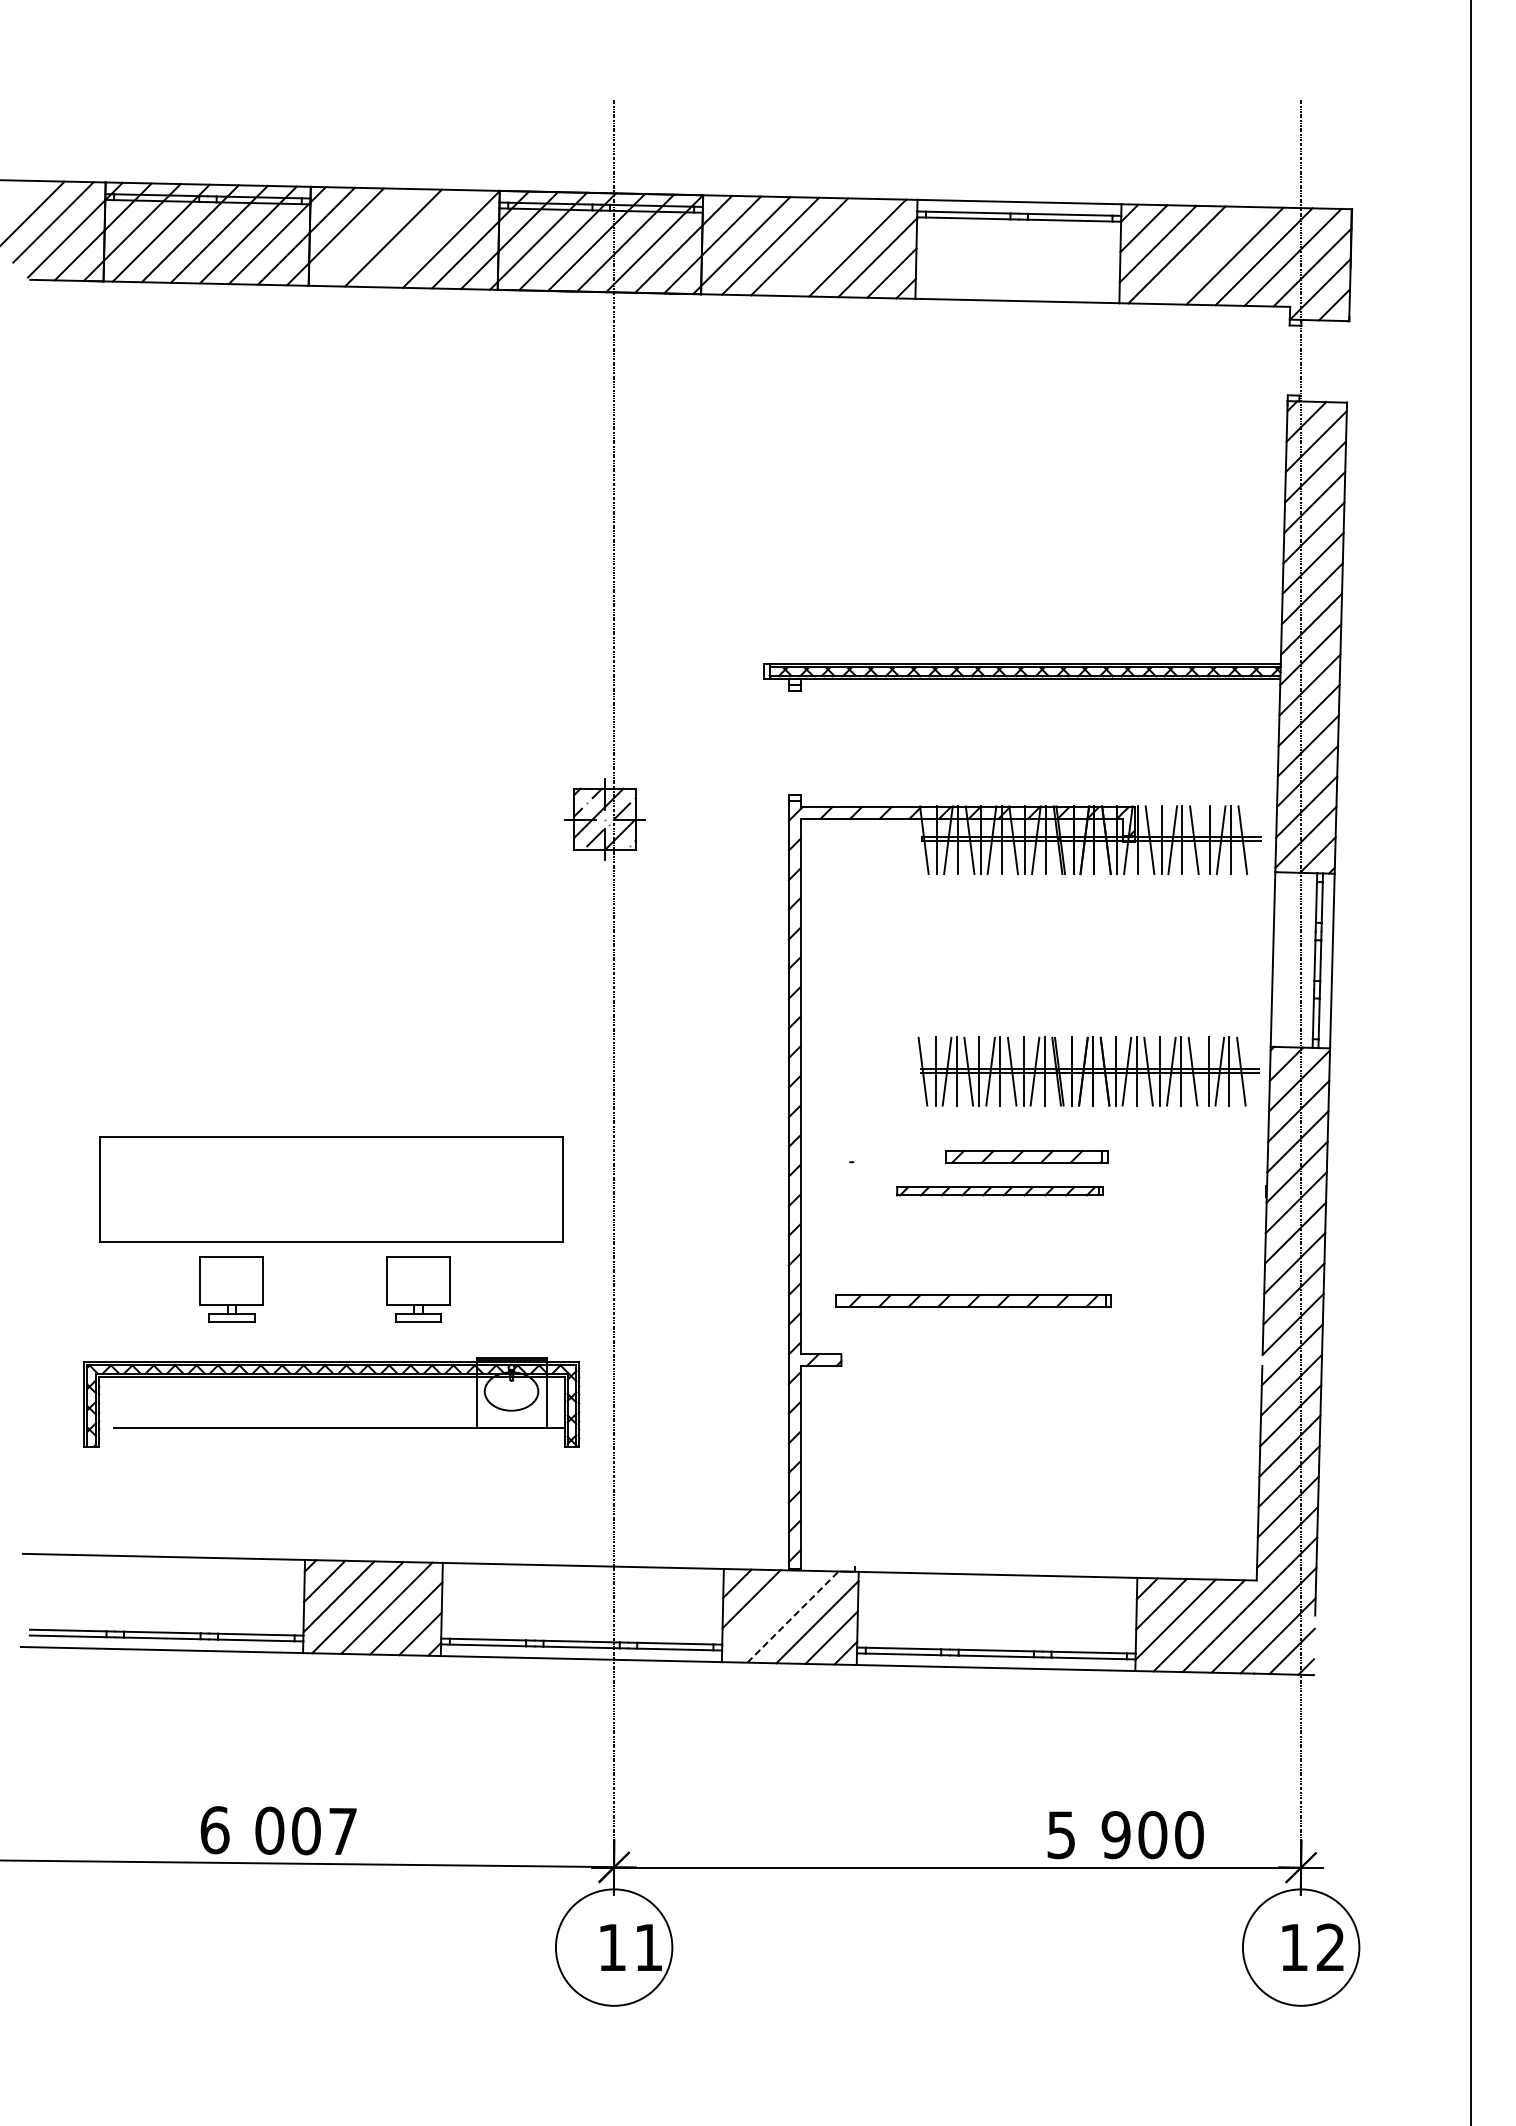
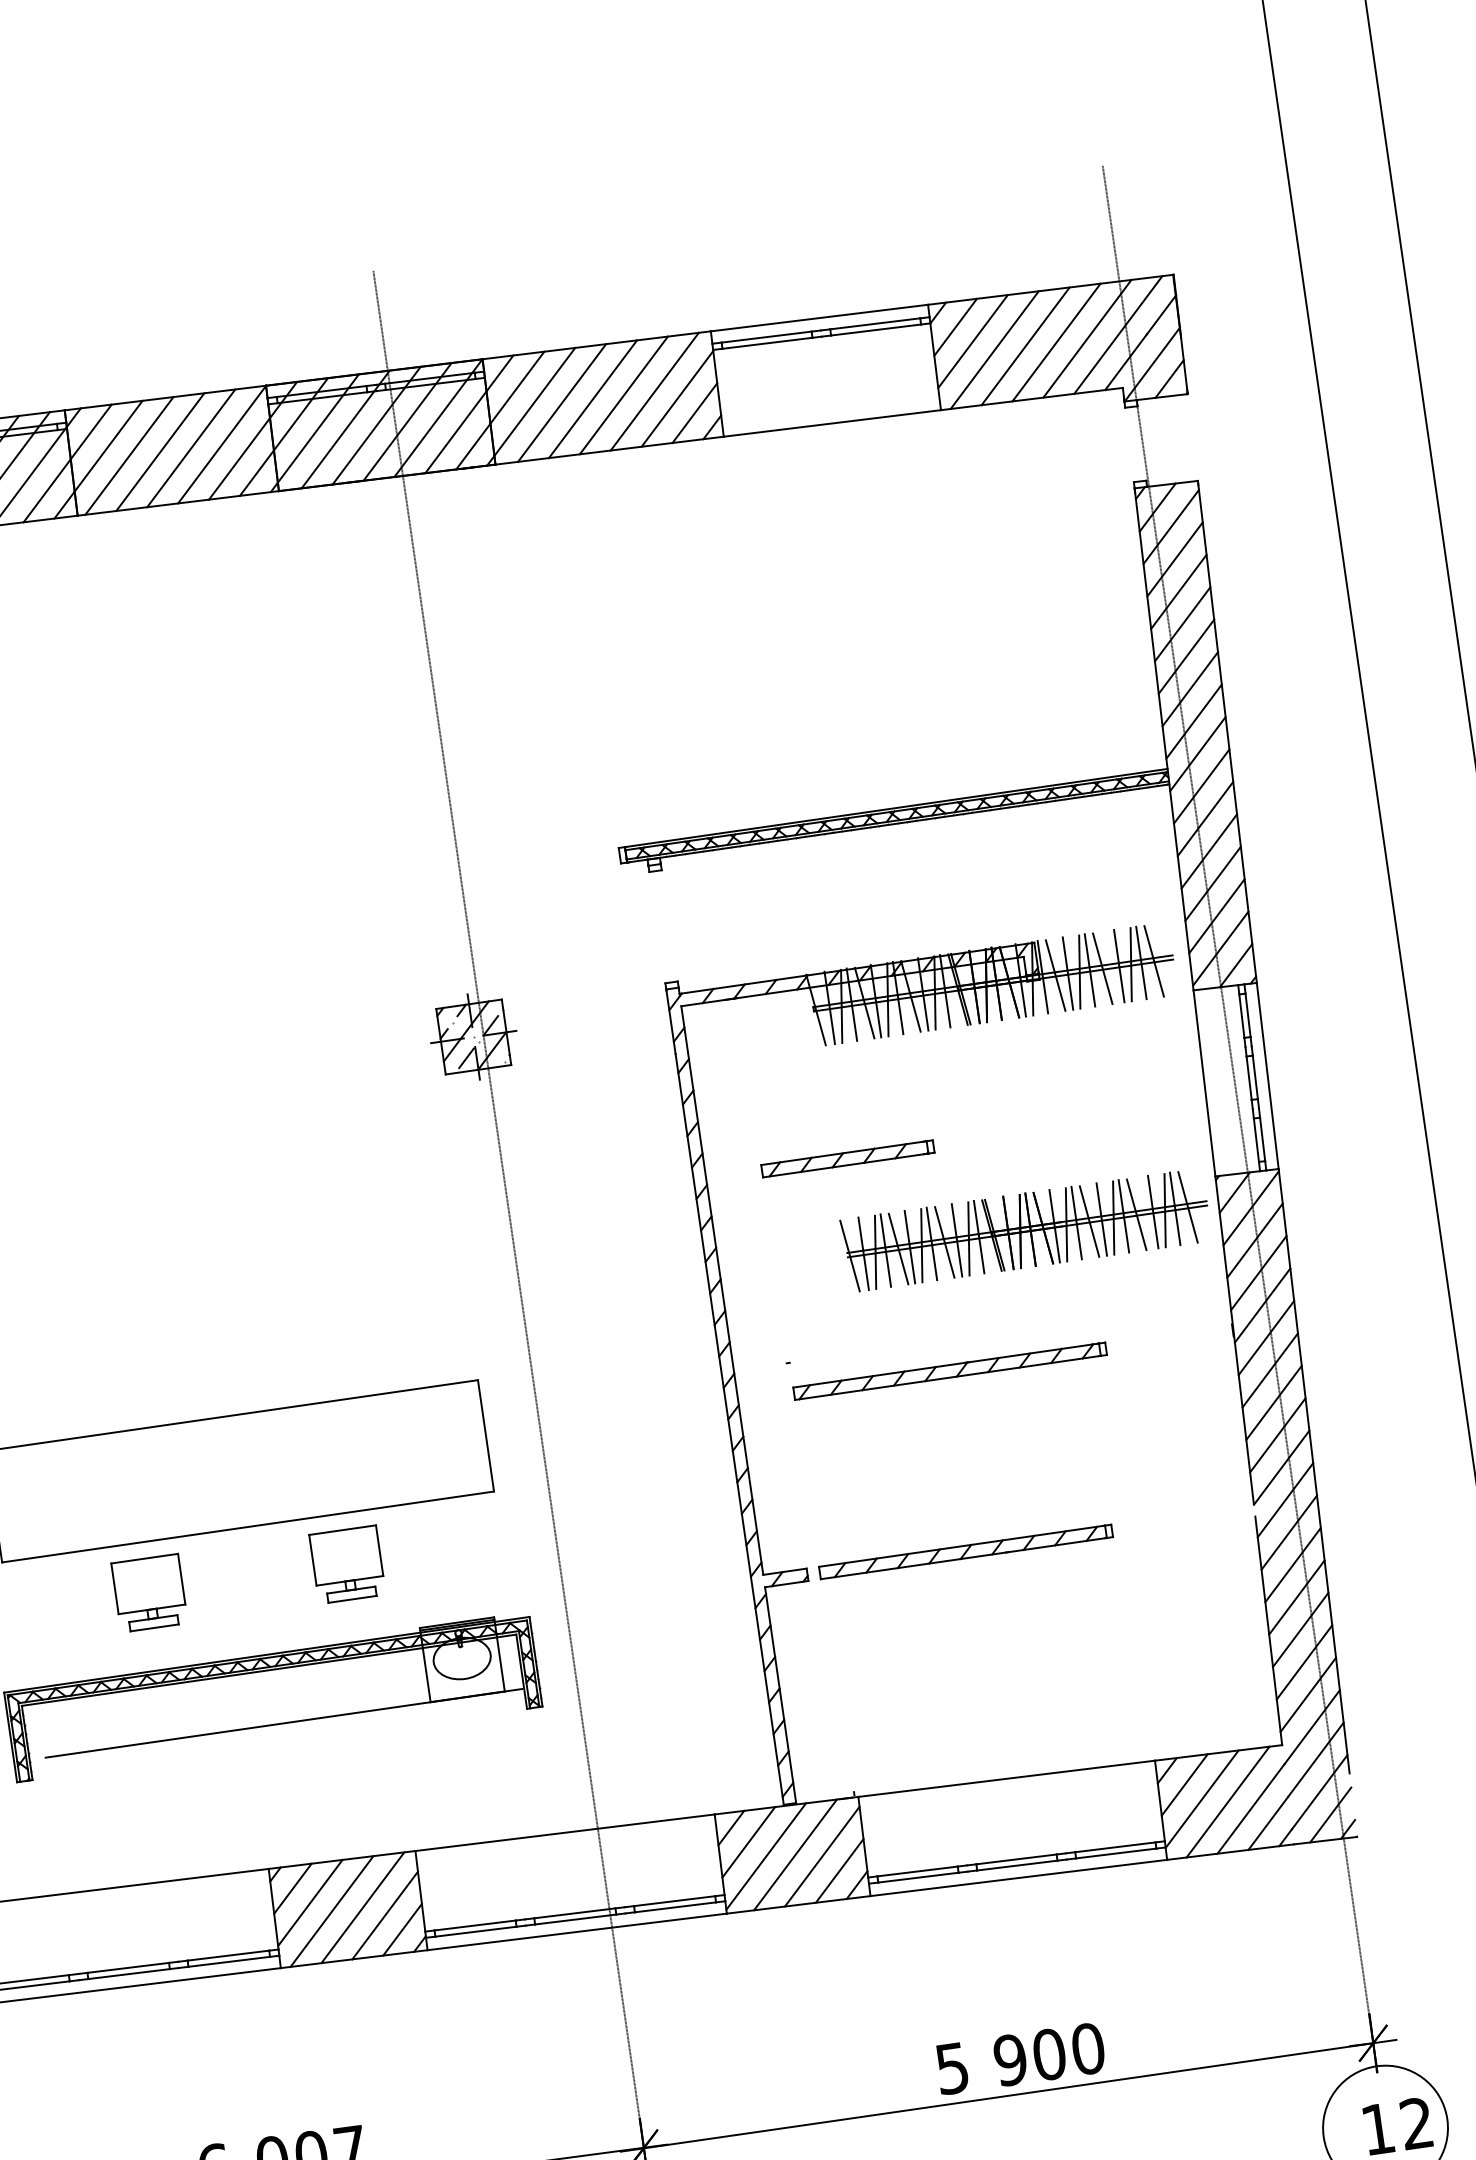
line: (364, 237) -> (129, 455), added
line: (422, 238) -> (191, 448), added
line: (828, 247) -> (623, 395), added
line: (1205, 255) -> (1025, 346), added
part: (1026, 1156) -> (847, 1158), moved
part: (999, 1191) -> (949, 1371), size x1.43
part: (973, 1301) -> (965, 1552), moved
line: (765, 1614) -> (765, 1856), added
line: (793, 1616) -> (795, 1854), dashed -> solid
text: (1125, 1835) -> (1020, 2059), moved

